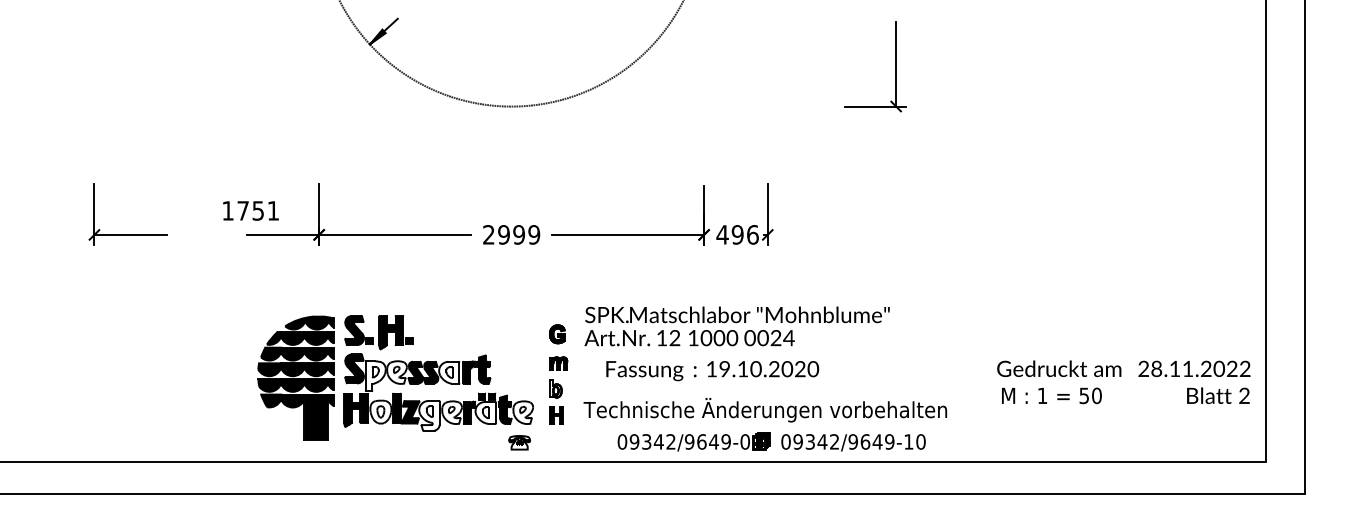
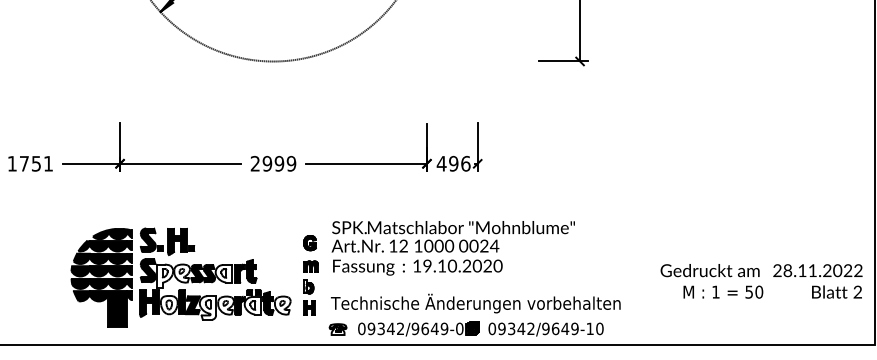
text: (250, 210) -> (30, 163), moved
text: (712, 371) -> (417, 267), moved
text: (1051, 395) -> (723, 291), moved
part: (519, 442) -> (337, 329), moved

